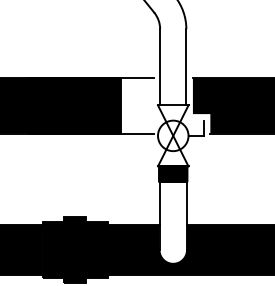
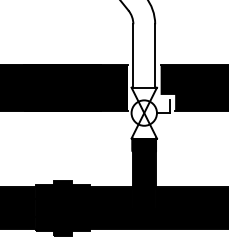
fill: (137, 105) -> (114, 87), added
fill: (172, 222) -> (143, 185), added

